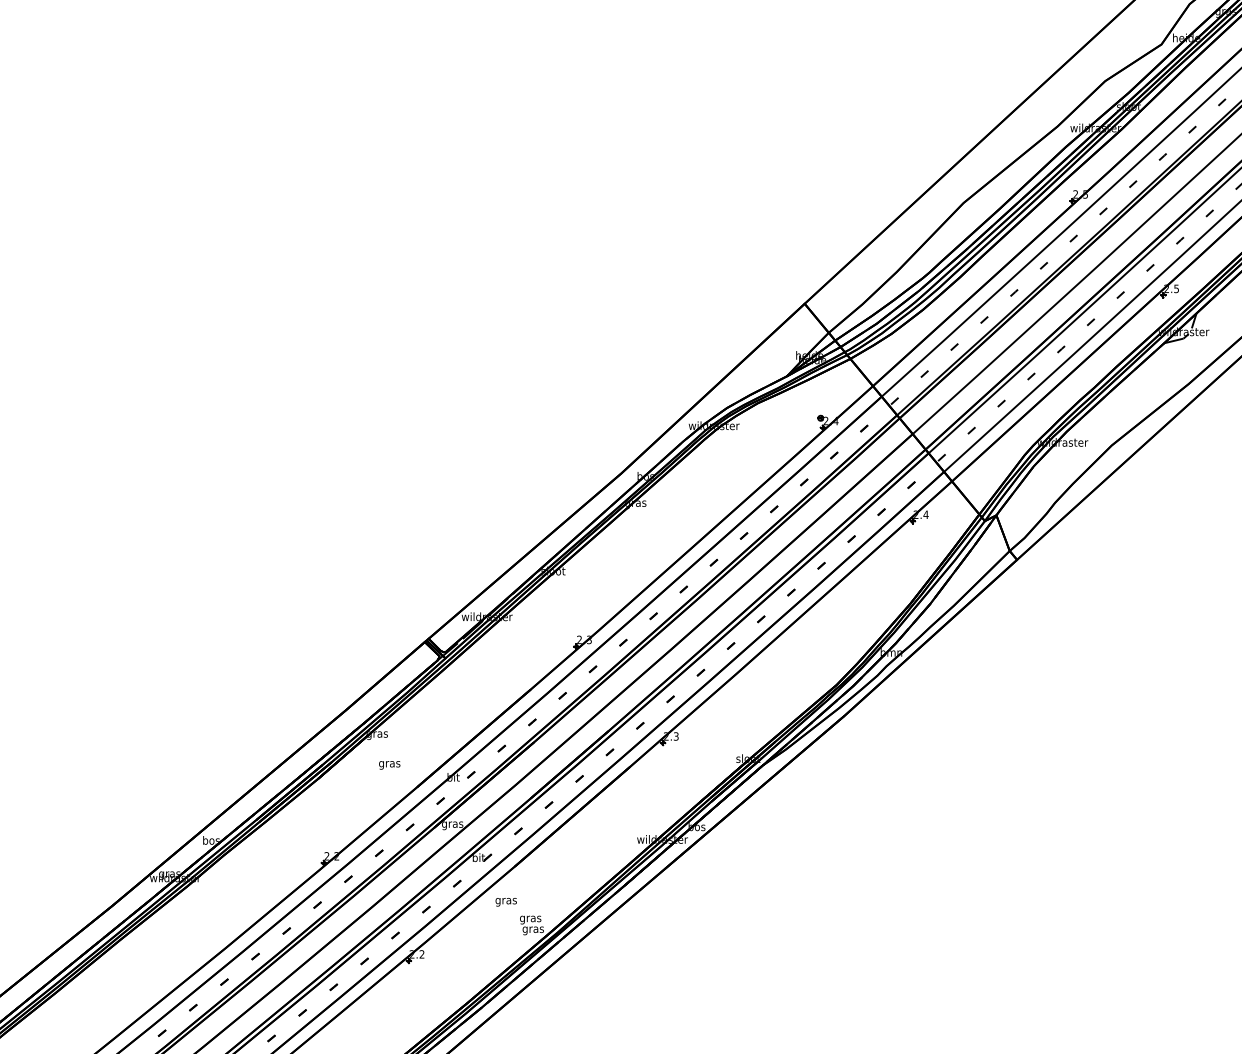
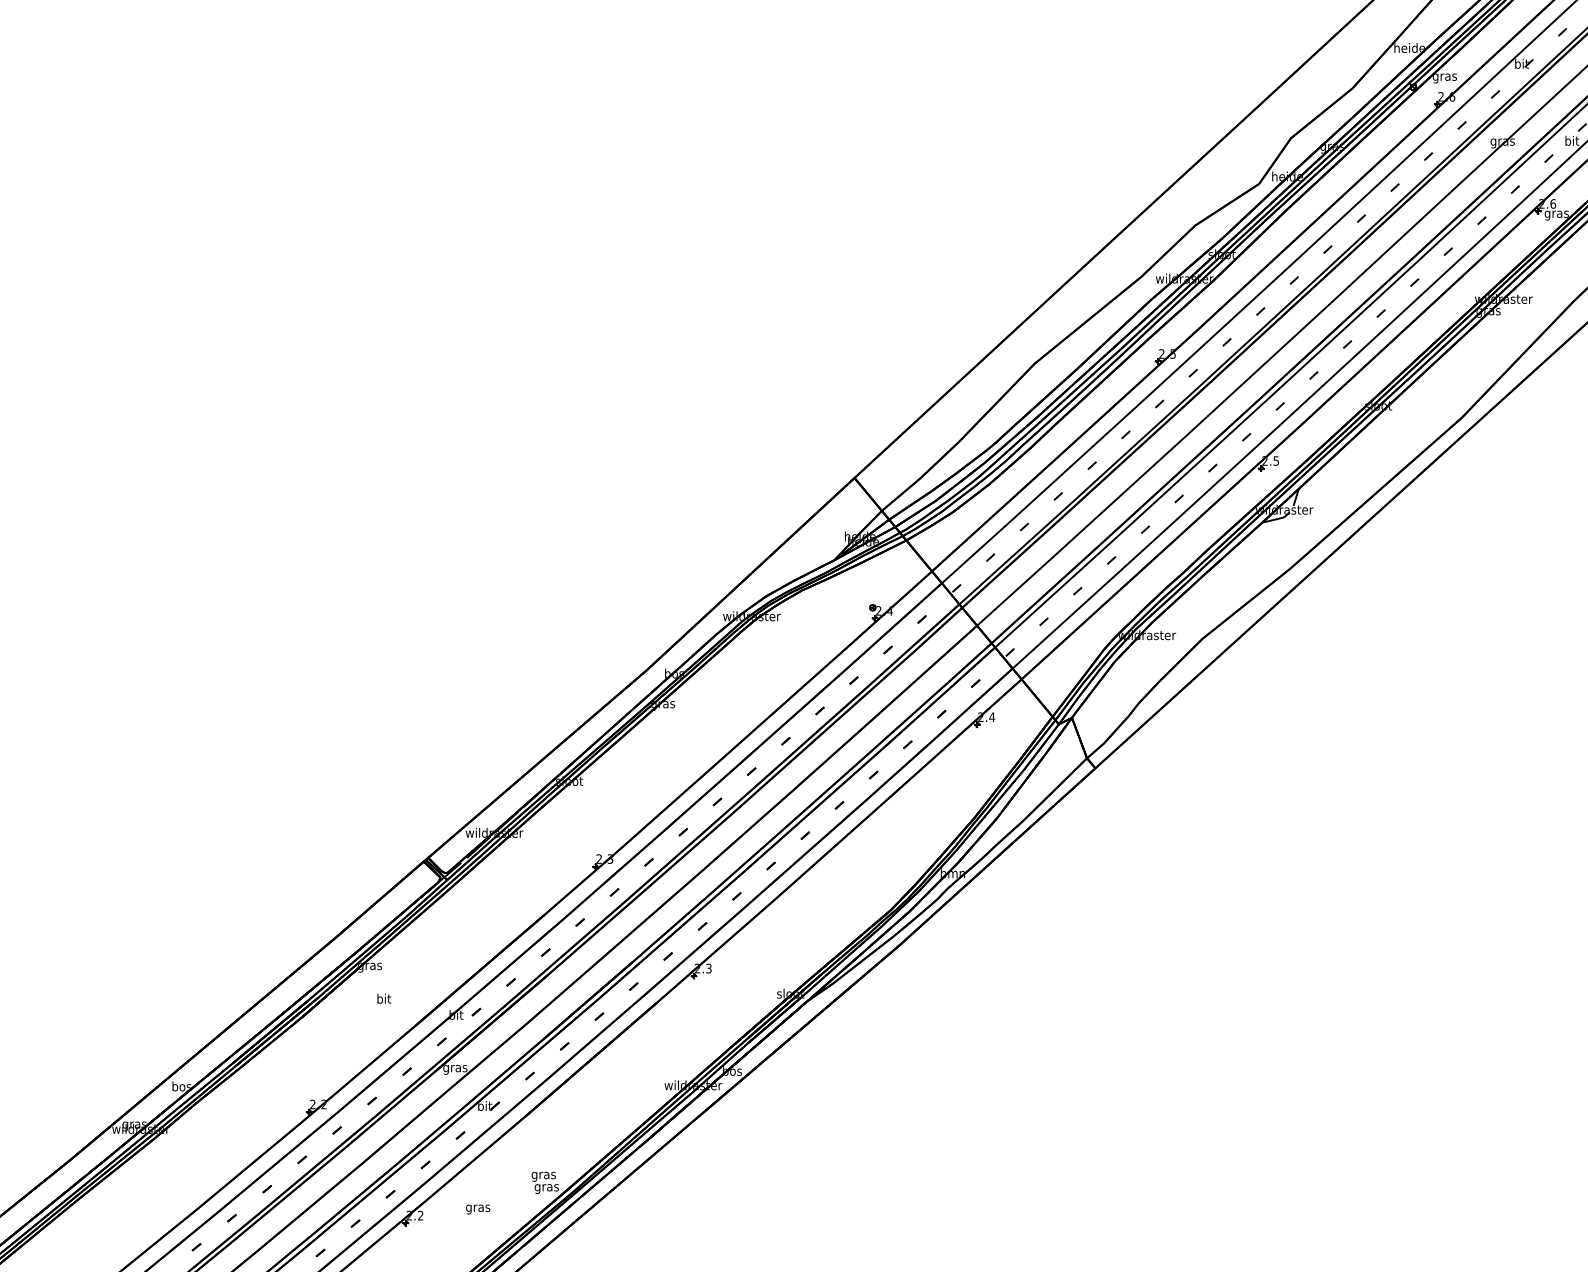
text: (389, 763) -> (383, 999), gras -> bit
text: (506, 902) -> (478, 1209), moved

